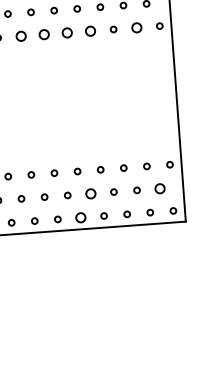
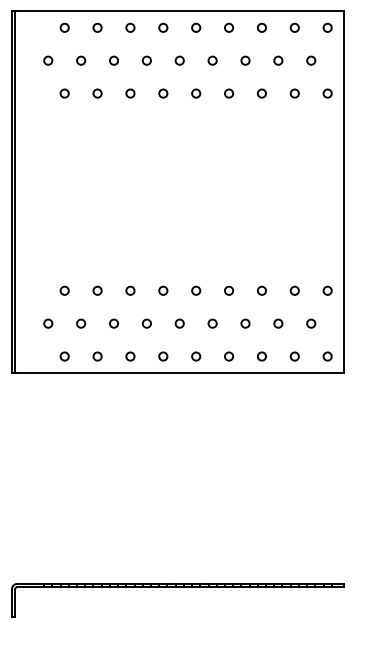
circle: (136, 27) -> (294, 93), size x0.62
circle: (90, 31) -> (228, 93), size x0.62
circle: (67, 32) -> (196, 93), size x0.62
circle: (44, 34) -> (163, 93), size x0.62
circle: (21, 36) -> (130, 93), size x0.62
circle: (160, 188) -> (311, 323), size x0.62
circle: (90, 193) -> (212, 323), size x0.62
circle: (81, 217) -> (196, 356), size x0.62

